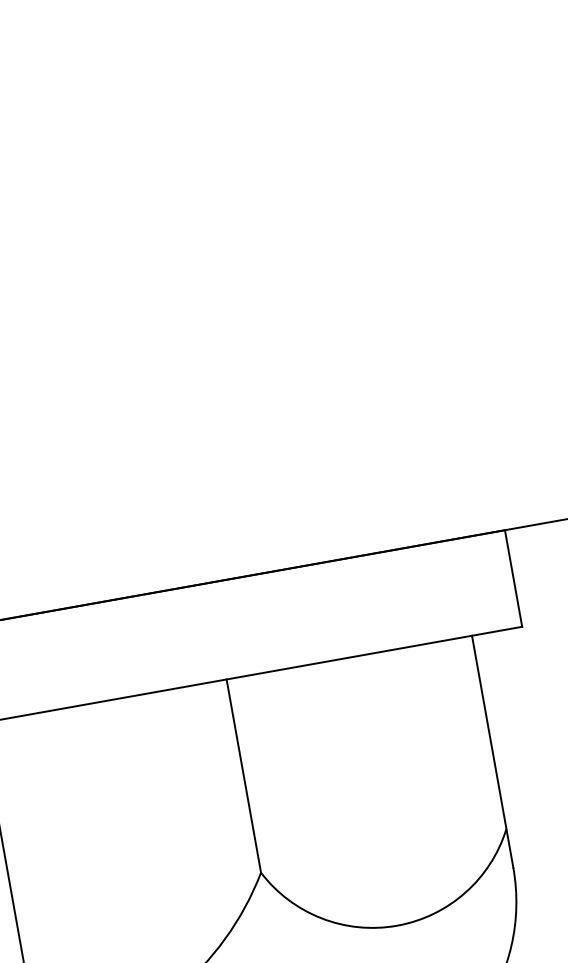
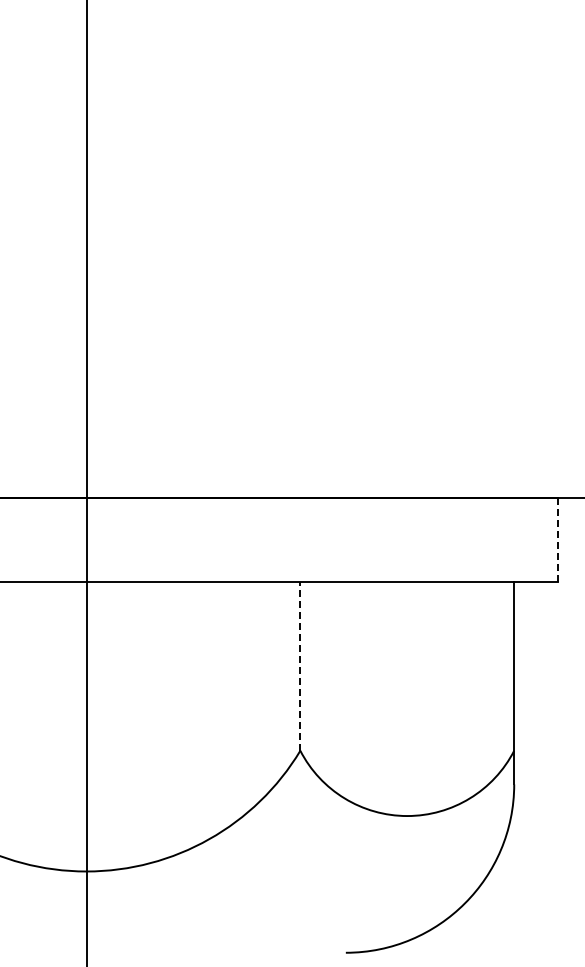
line: (512, 577) -> (557, 539), solid -> dashed
line: (243, 775) -> (300, 666), solid -> dashed

